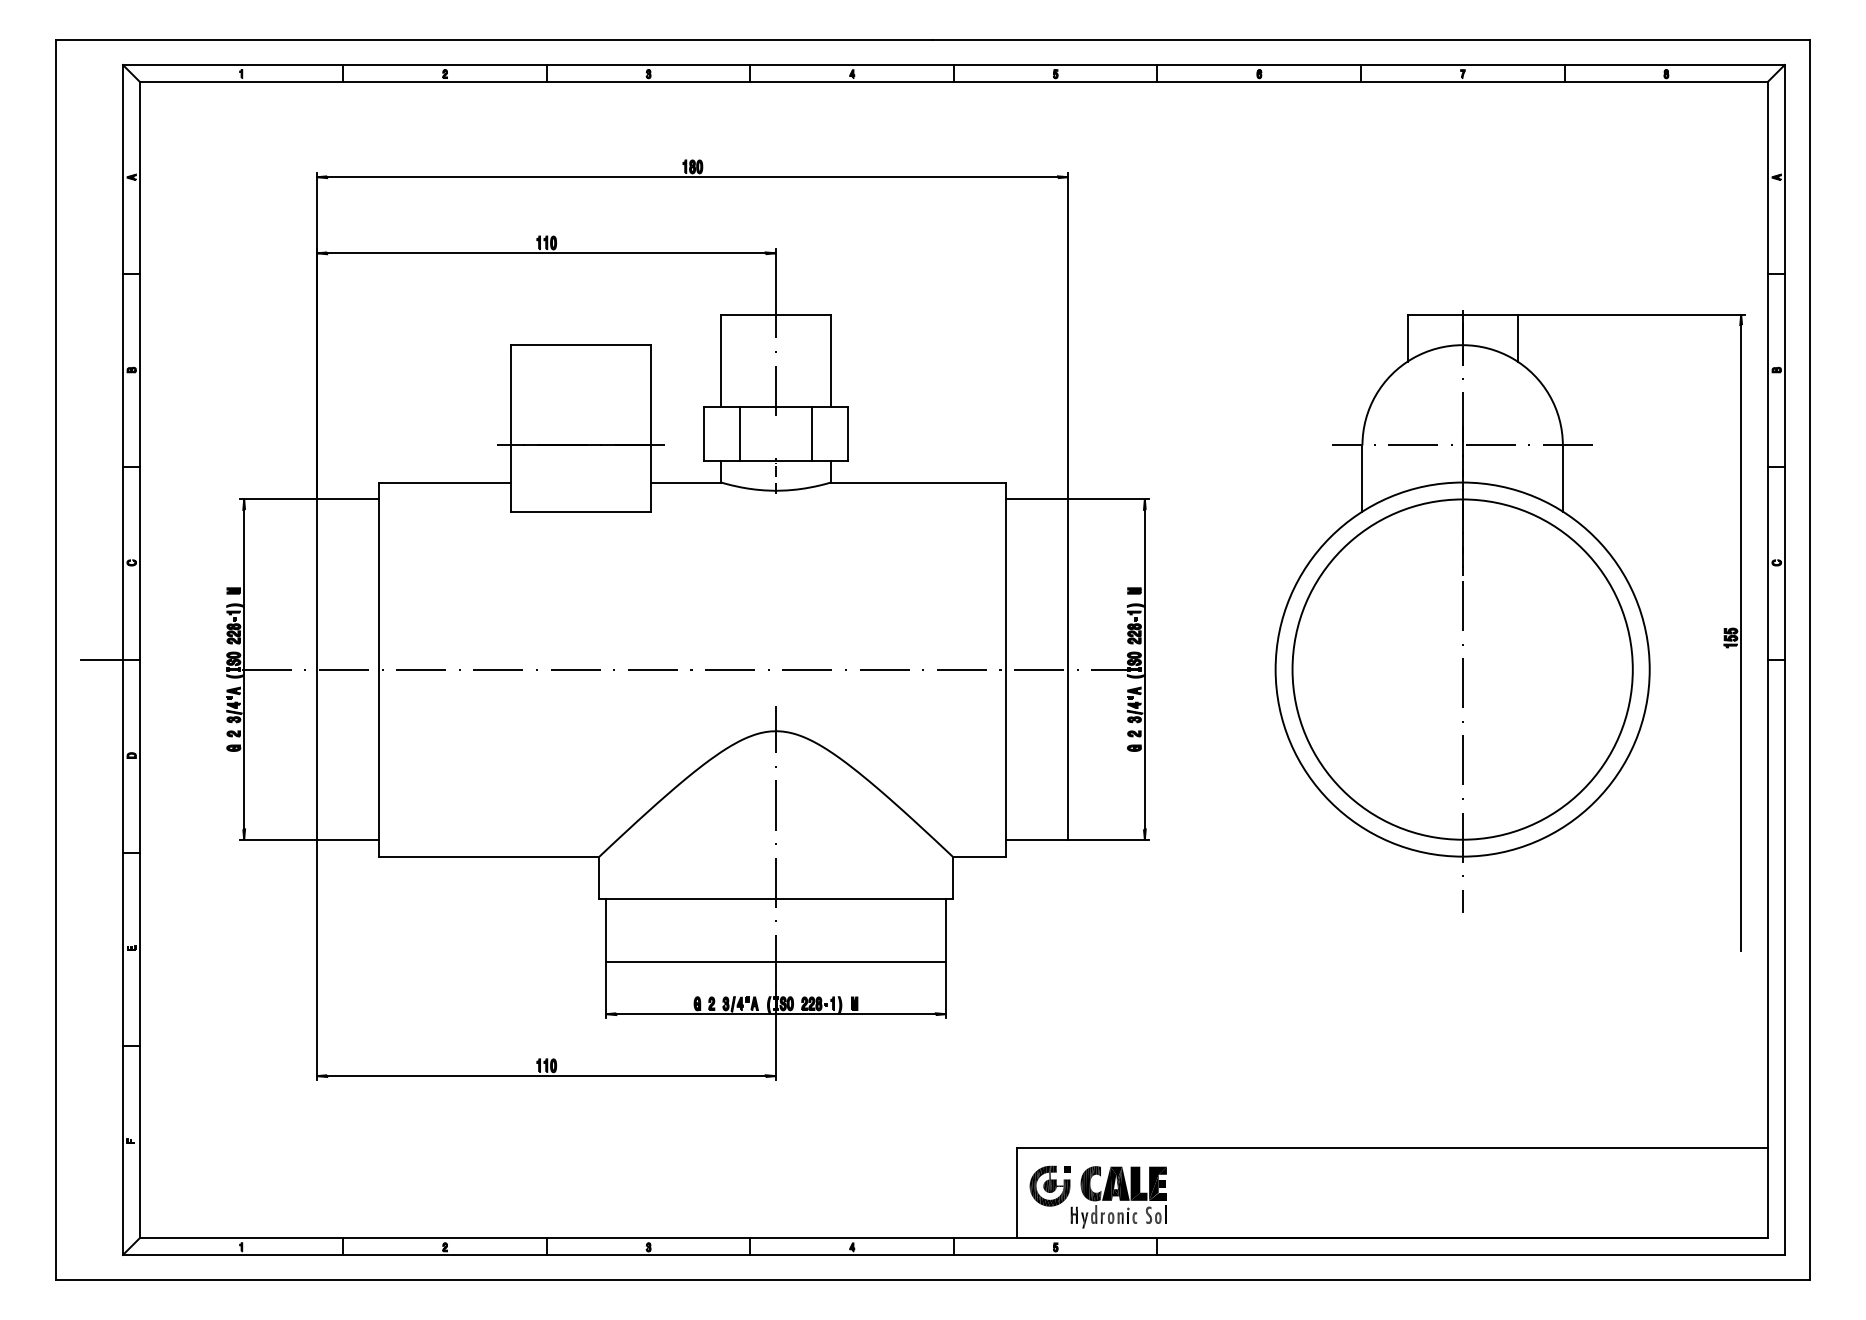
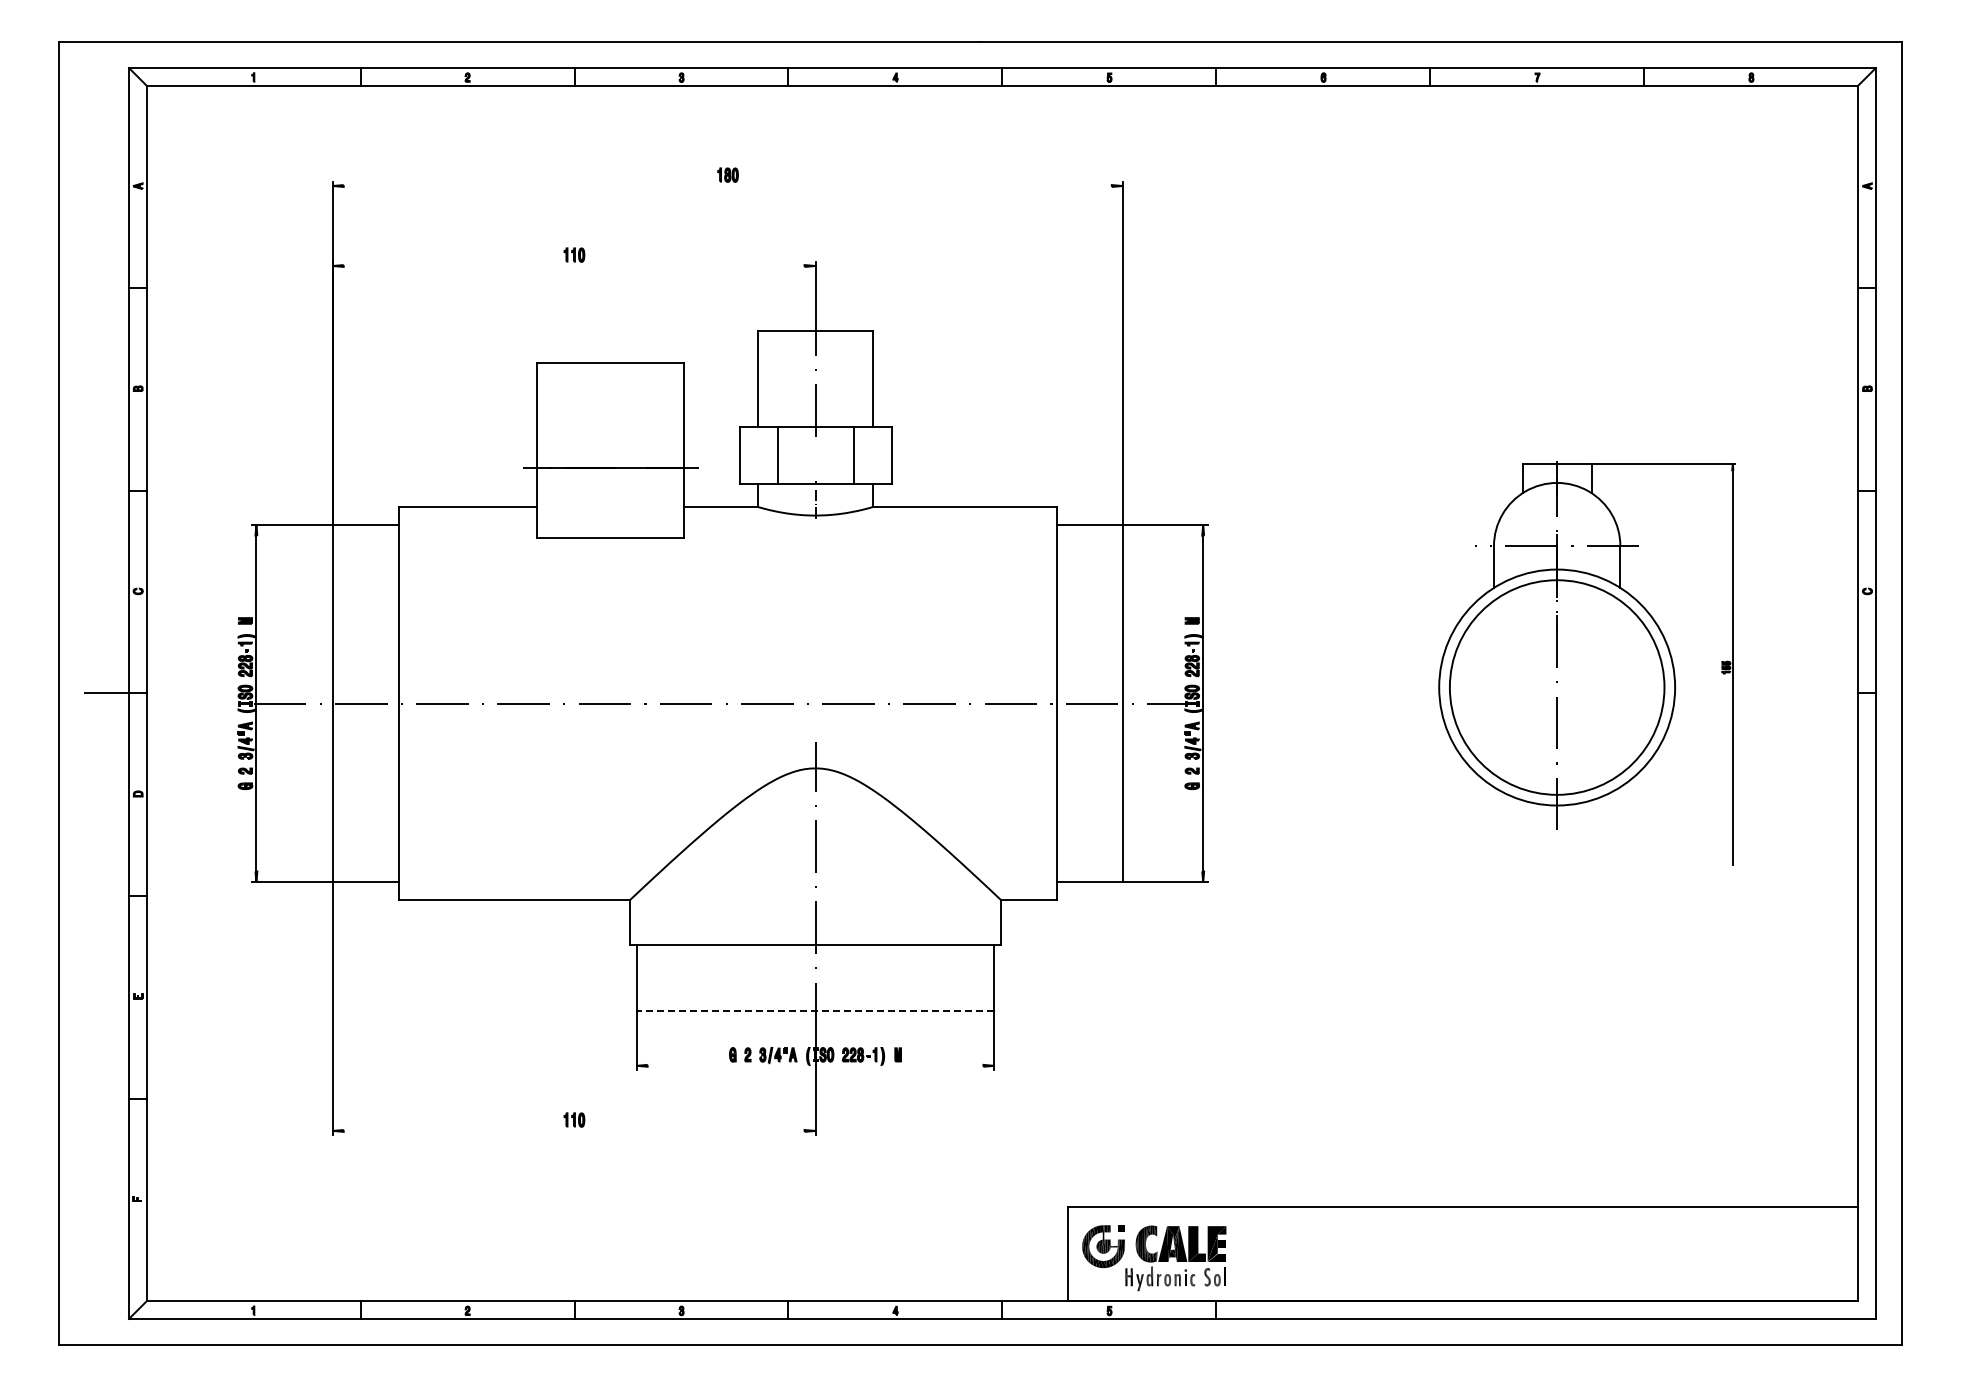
line: (692, 177) -> (727, 186), removed
line: (545, 253) -> (573, 266), removed
part: (1509, 631) -> (1586, 663), size x0.6
line: (776, 961) -> (815, 1010), solid -> dashed
line: (776, 1013) -> (815, 1065), removed
line: (545, 1075) -> (573, 1130), removed

